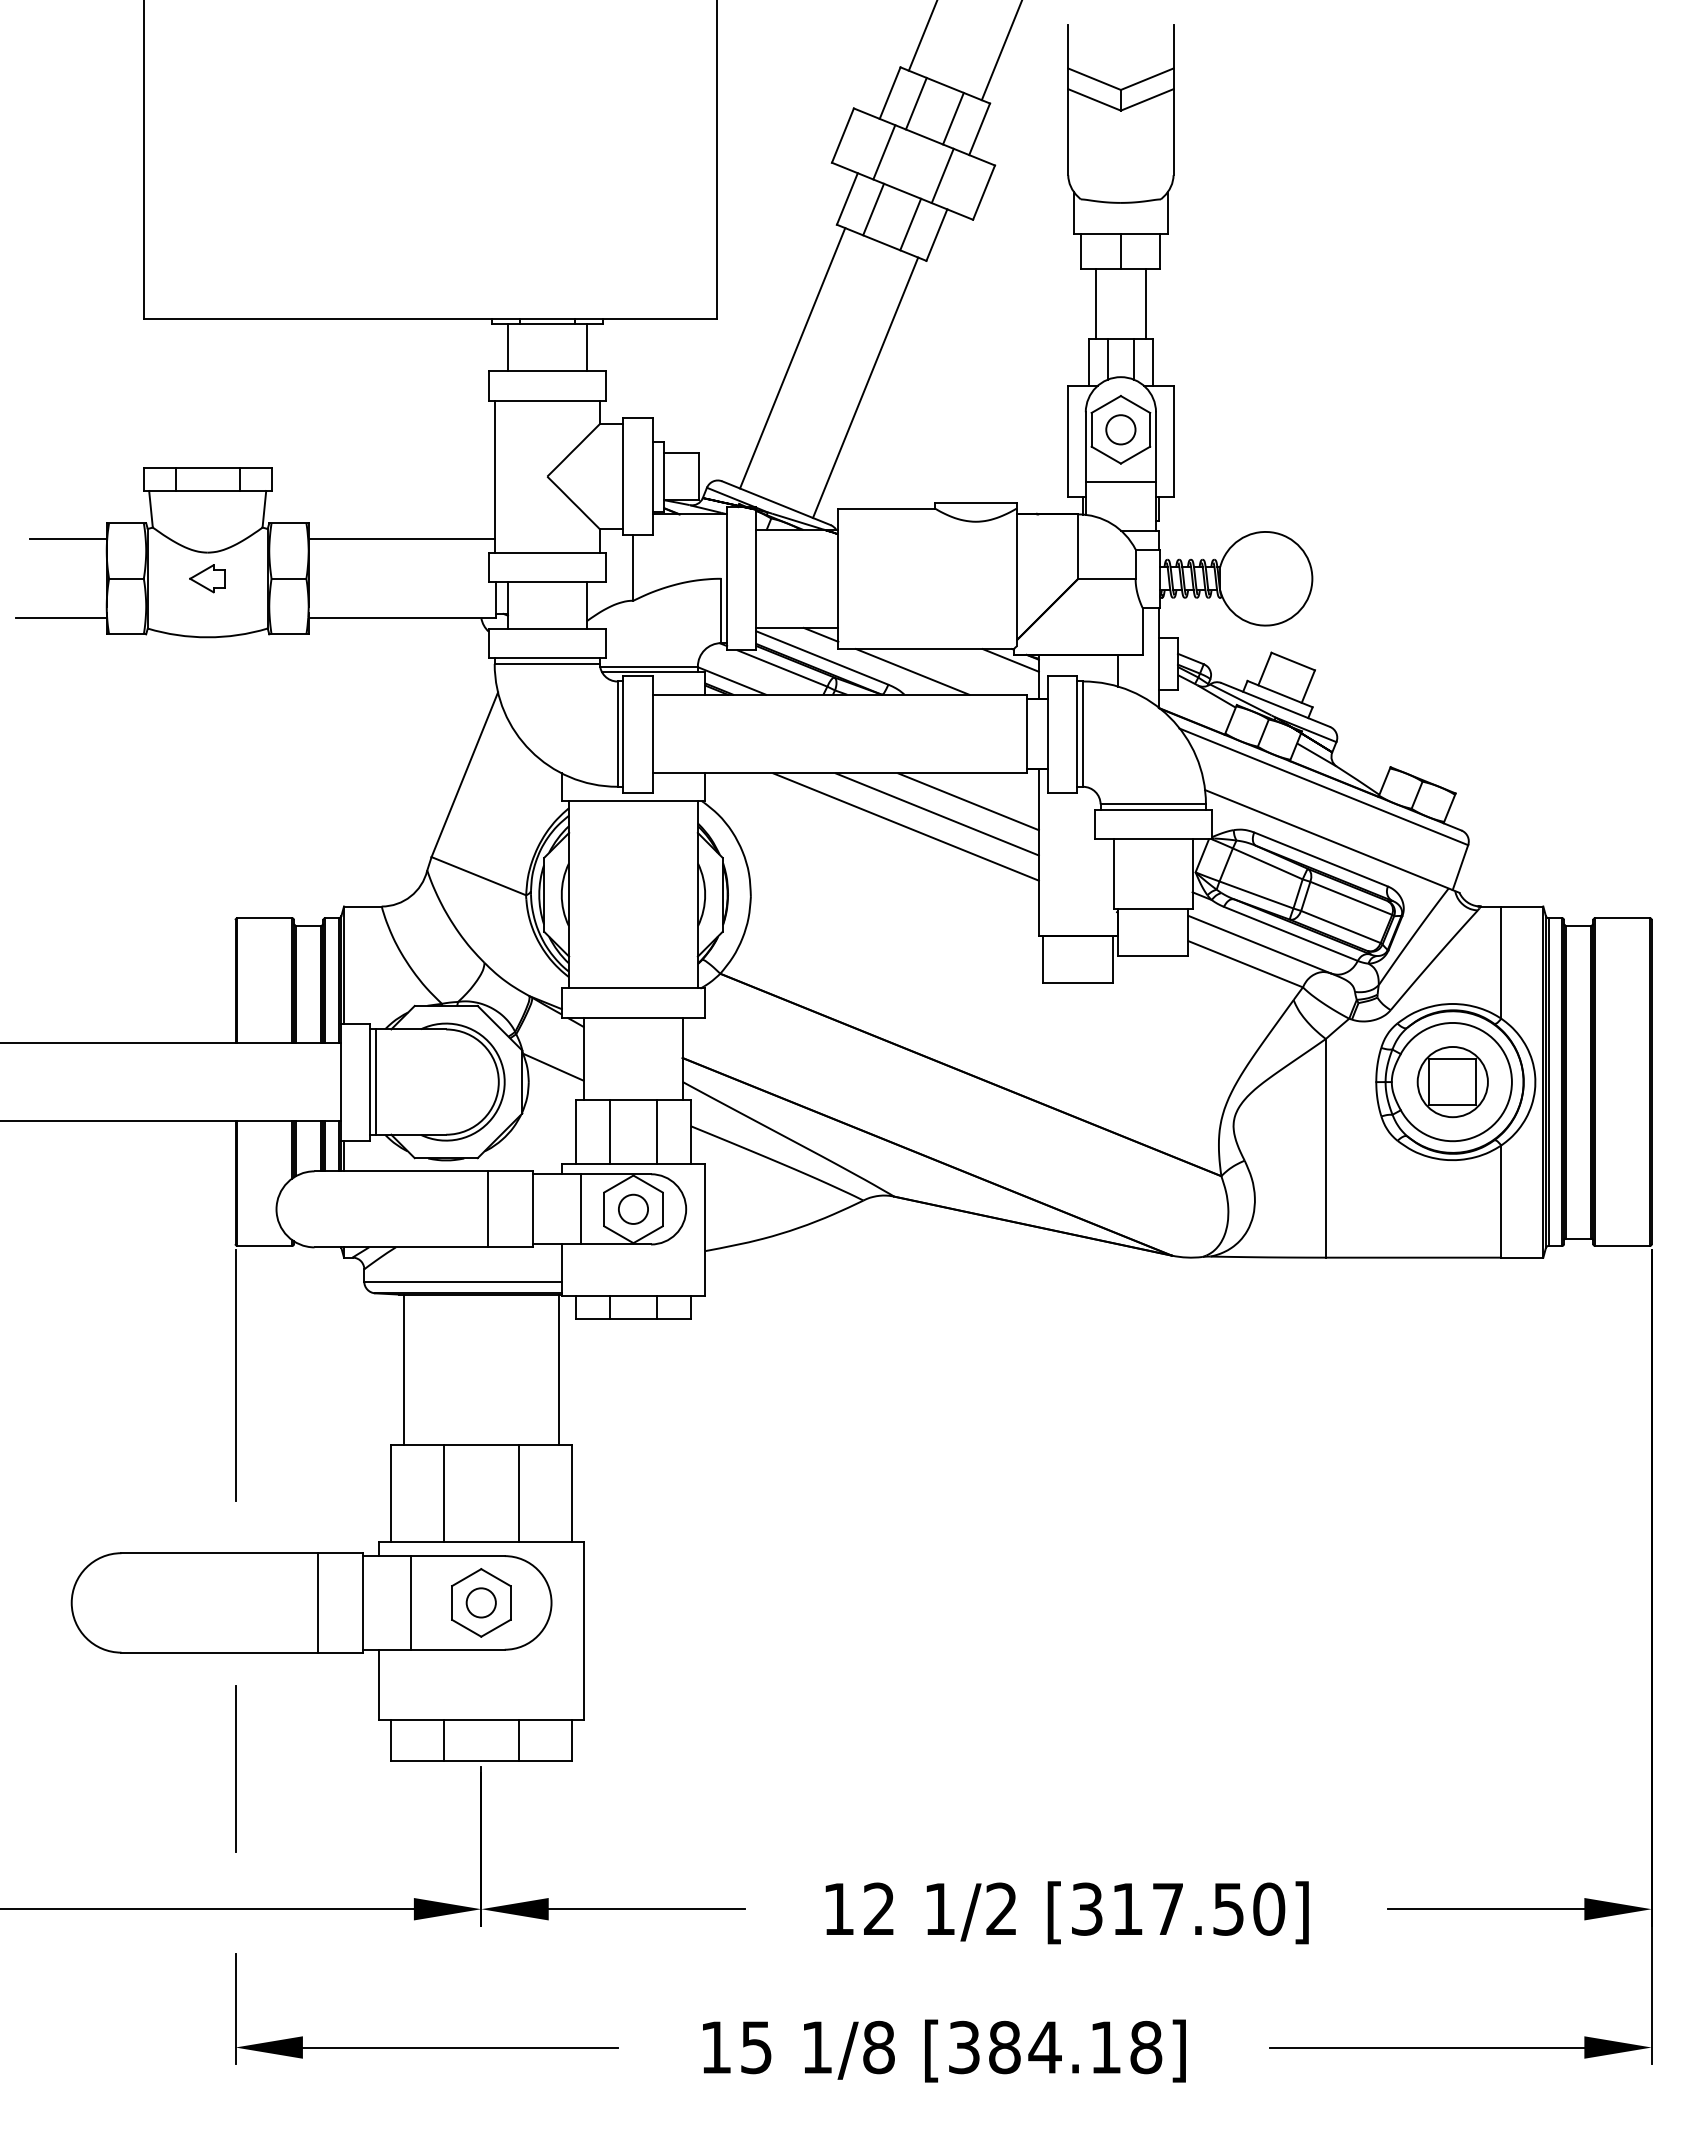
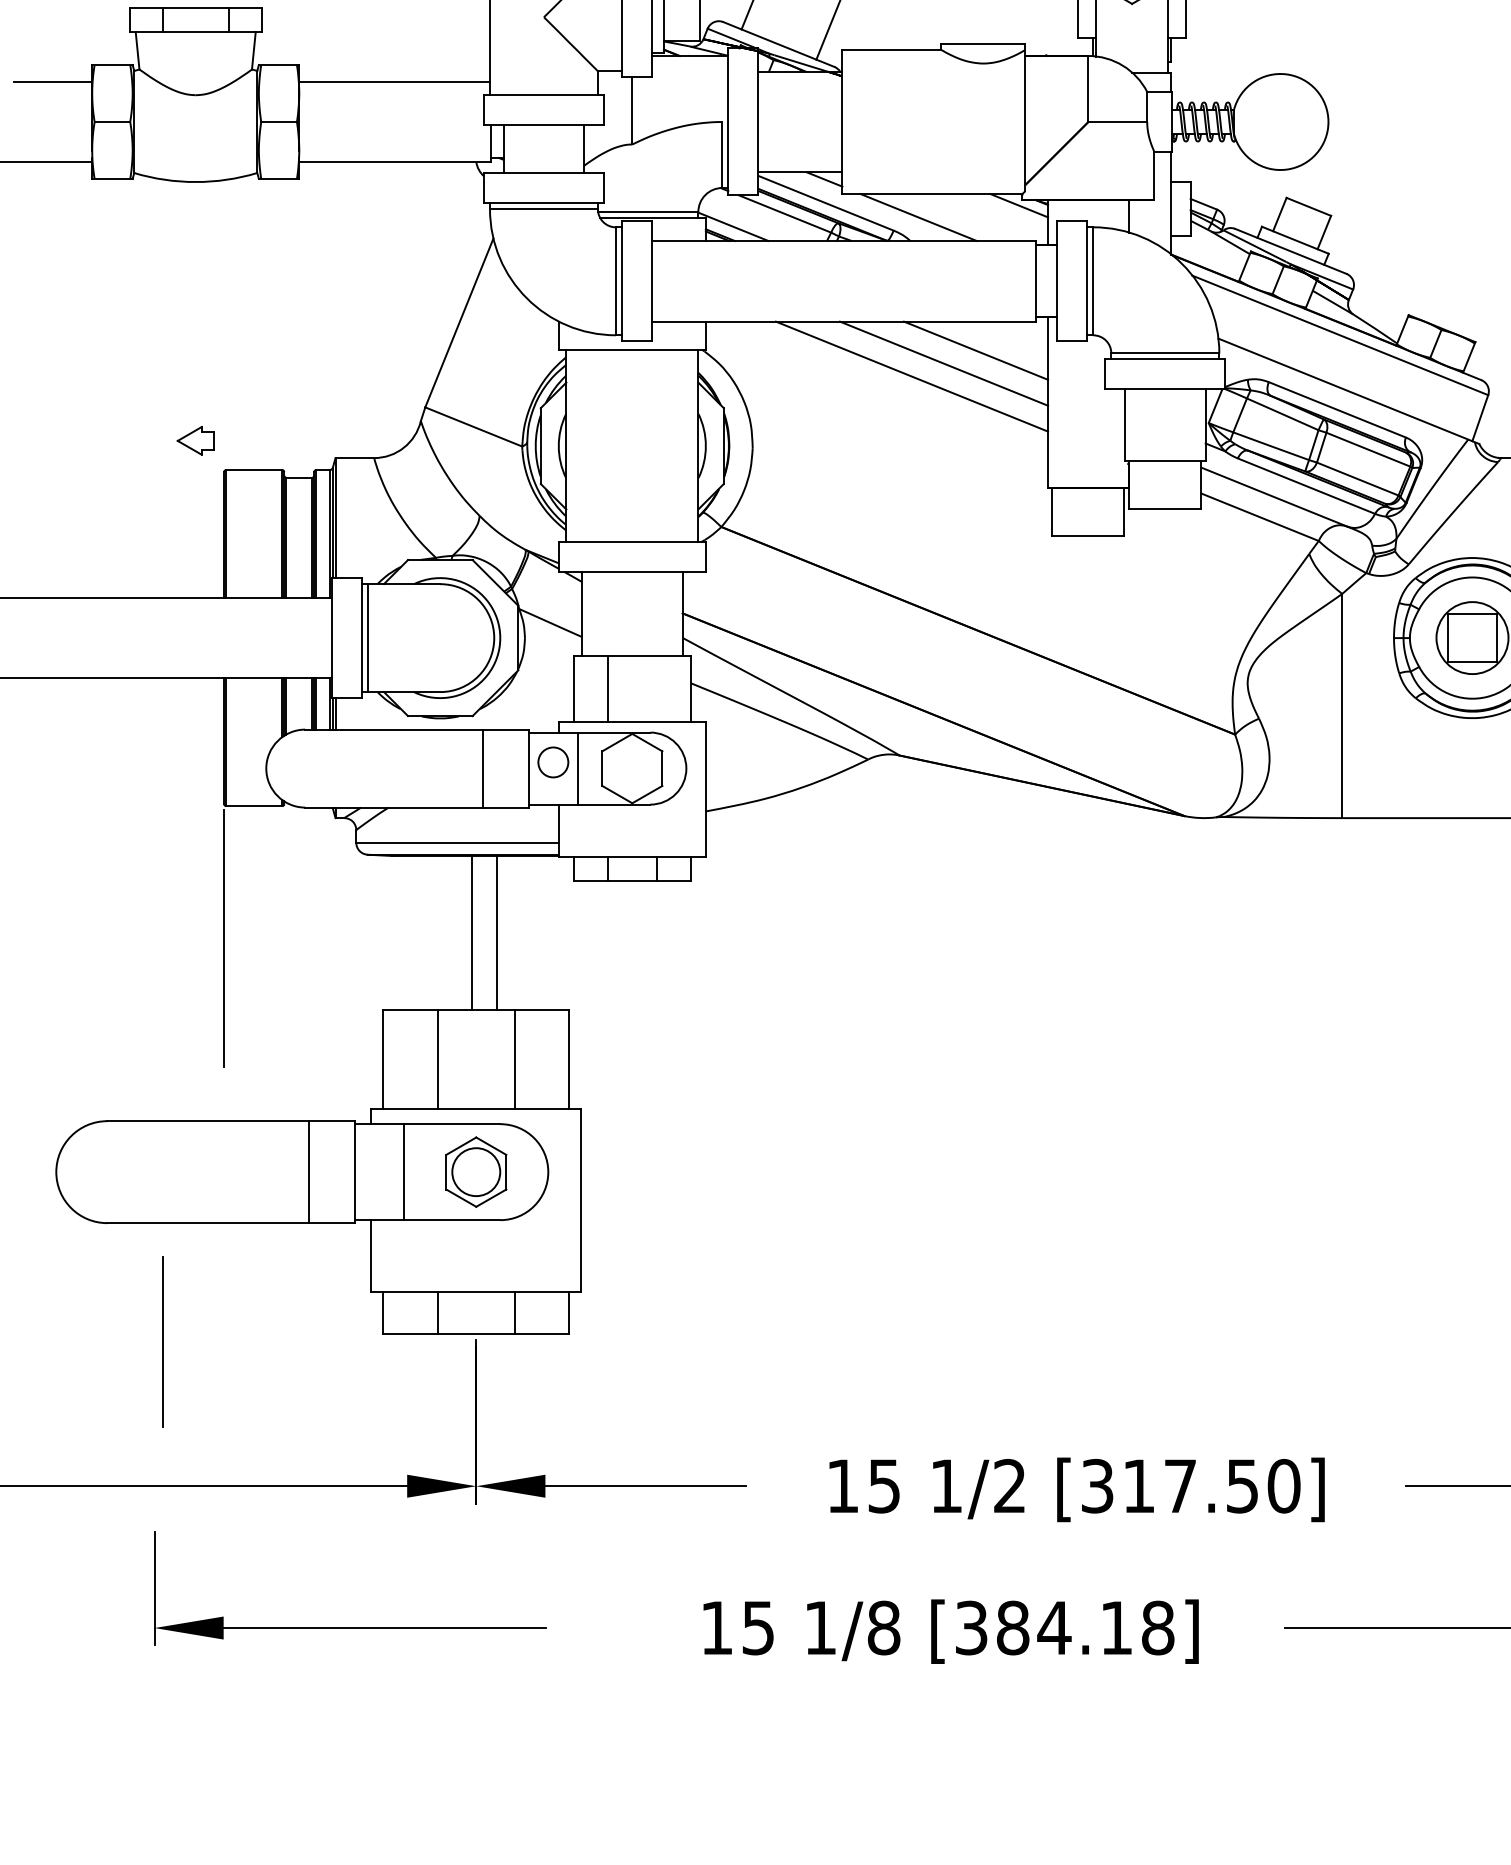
line: (1120, 482) -> (1131, 23), removed
part: (207, 578) -> (195, 440), moved
line: (657, 1131) -> (656, 688), removed
circle: (633, 1208) -> (553, 761), moved
line: (403, 1369) -> (496, 932), moved
line: (559, 1369) -> (472, 932), moved
circle: (480, 1602) -> (475, 1171), size x1.6
line: (235, 1768) -> (162, 1341), moved
text: (879, 1908) -> (884, 1485), 12 -> 15
part: (426, 2047) -> (350, 1628), moved

